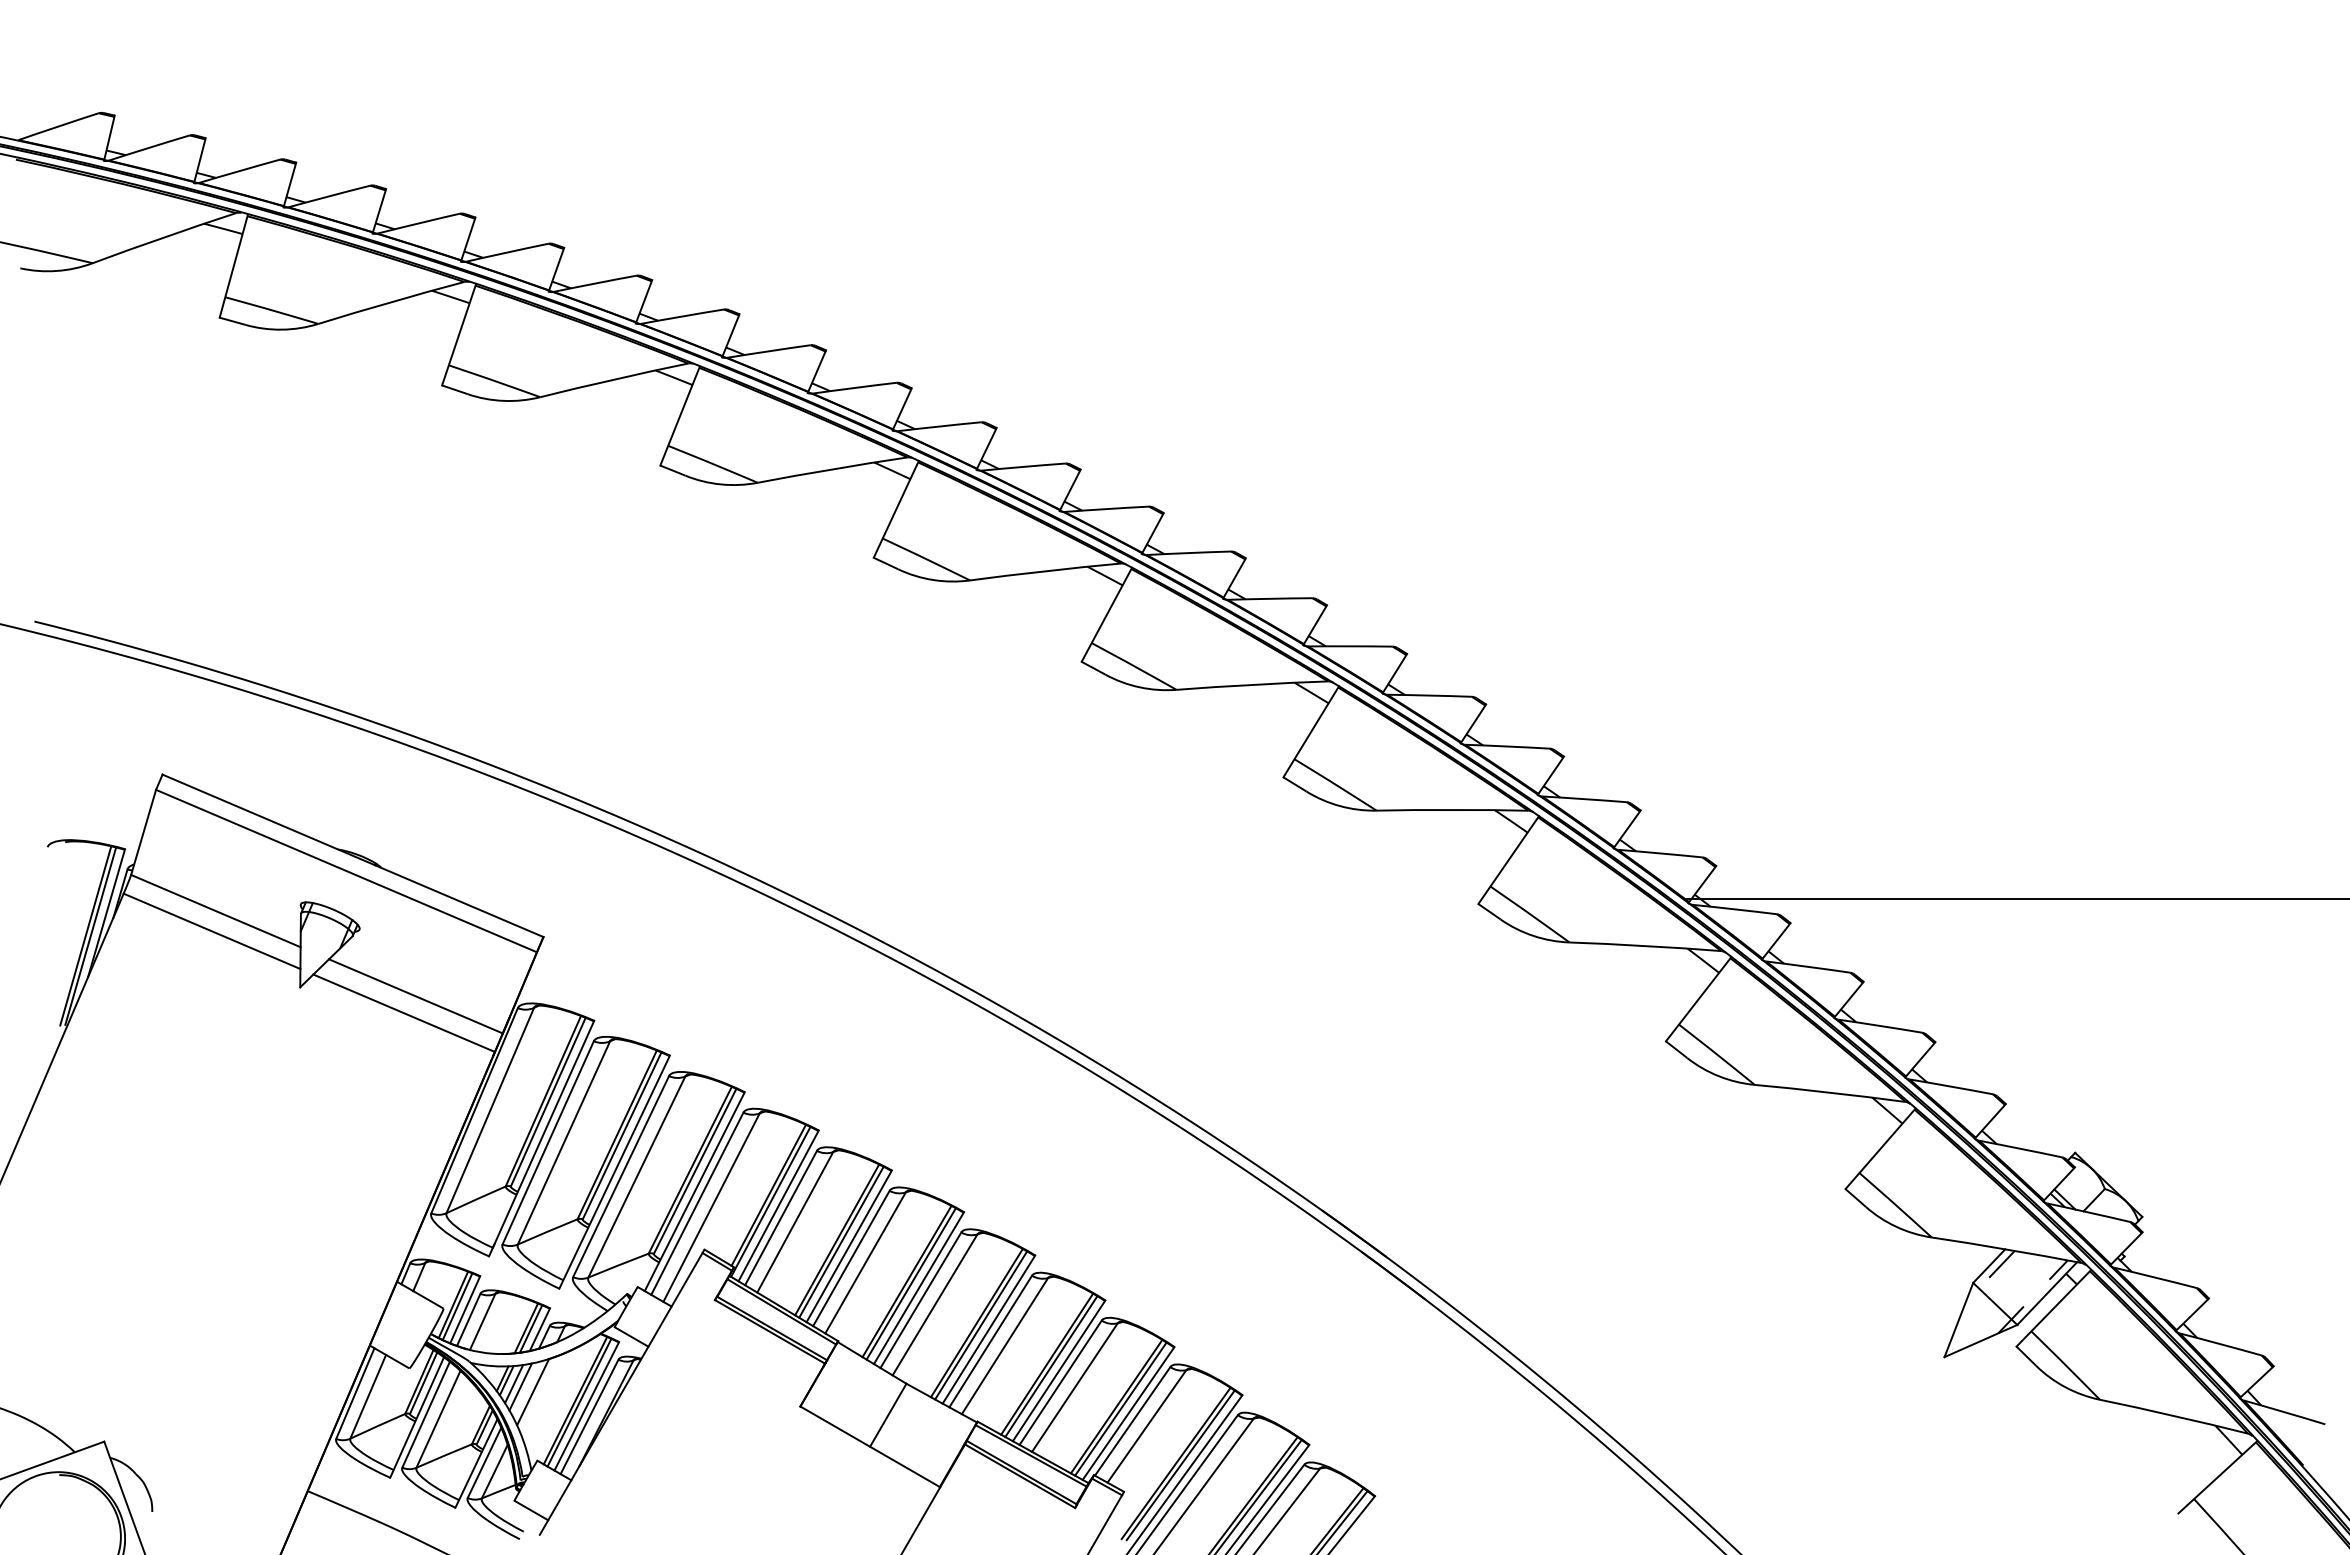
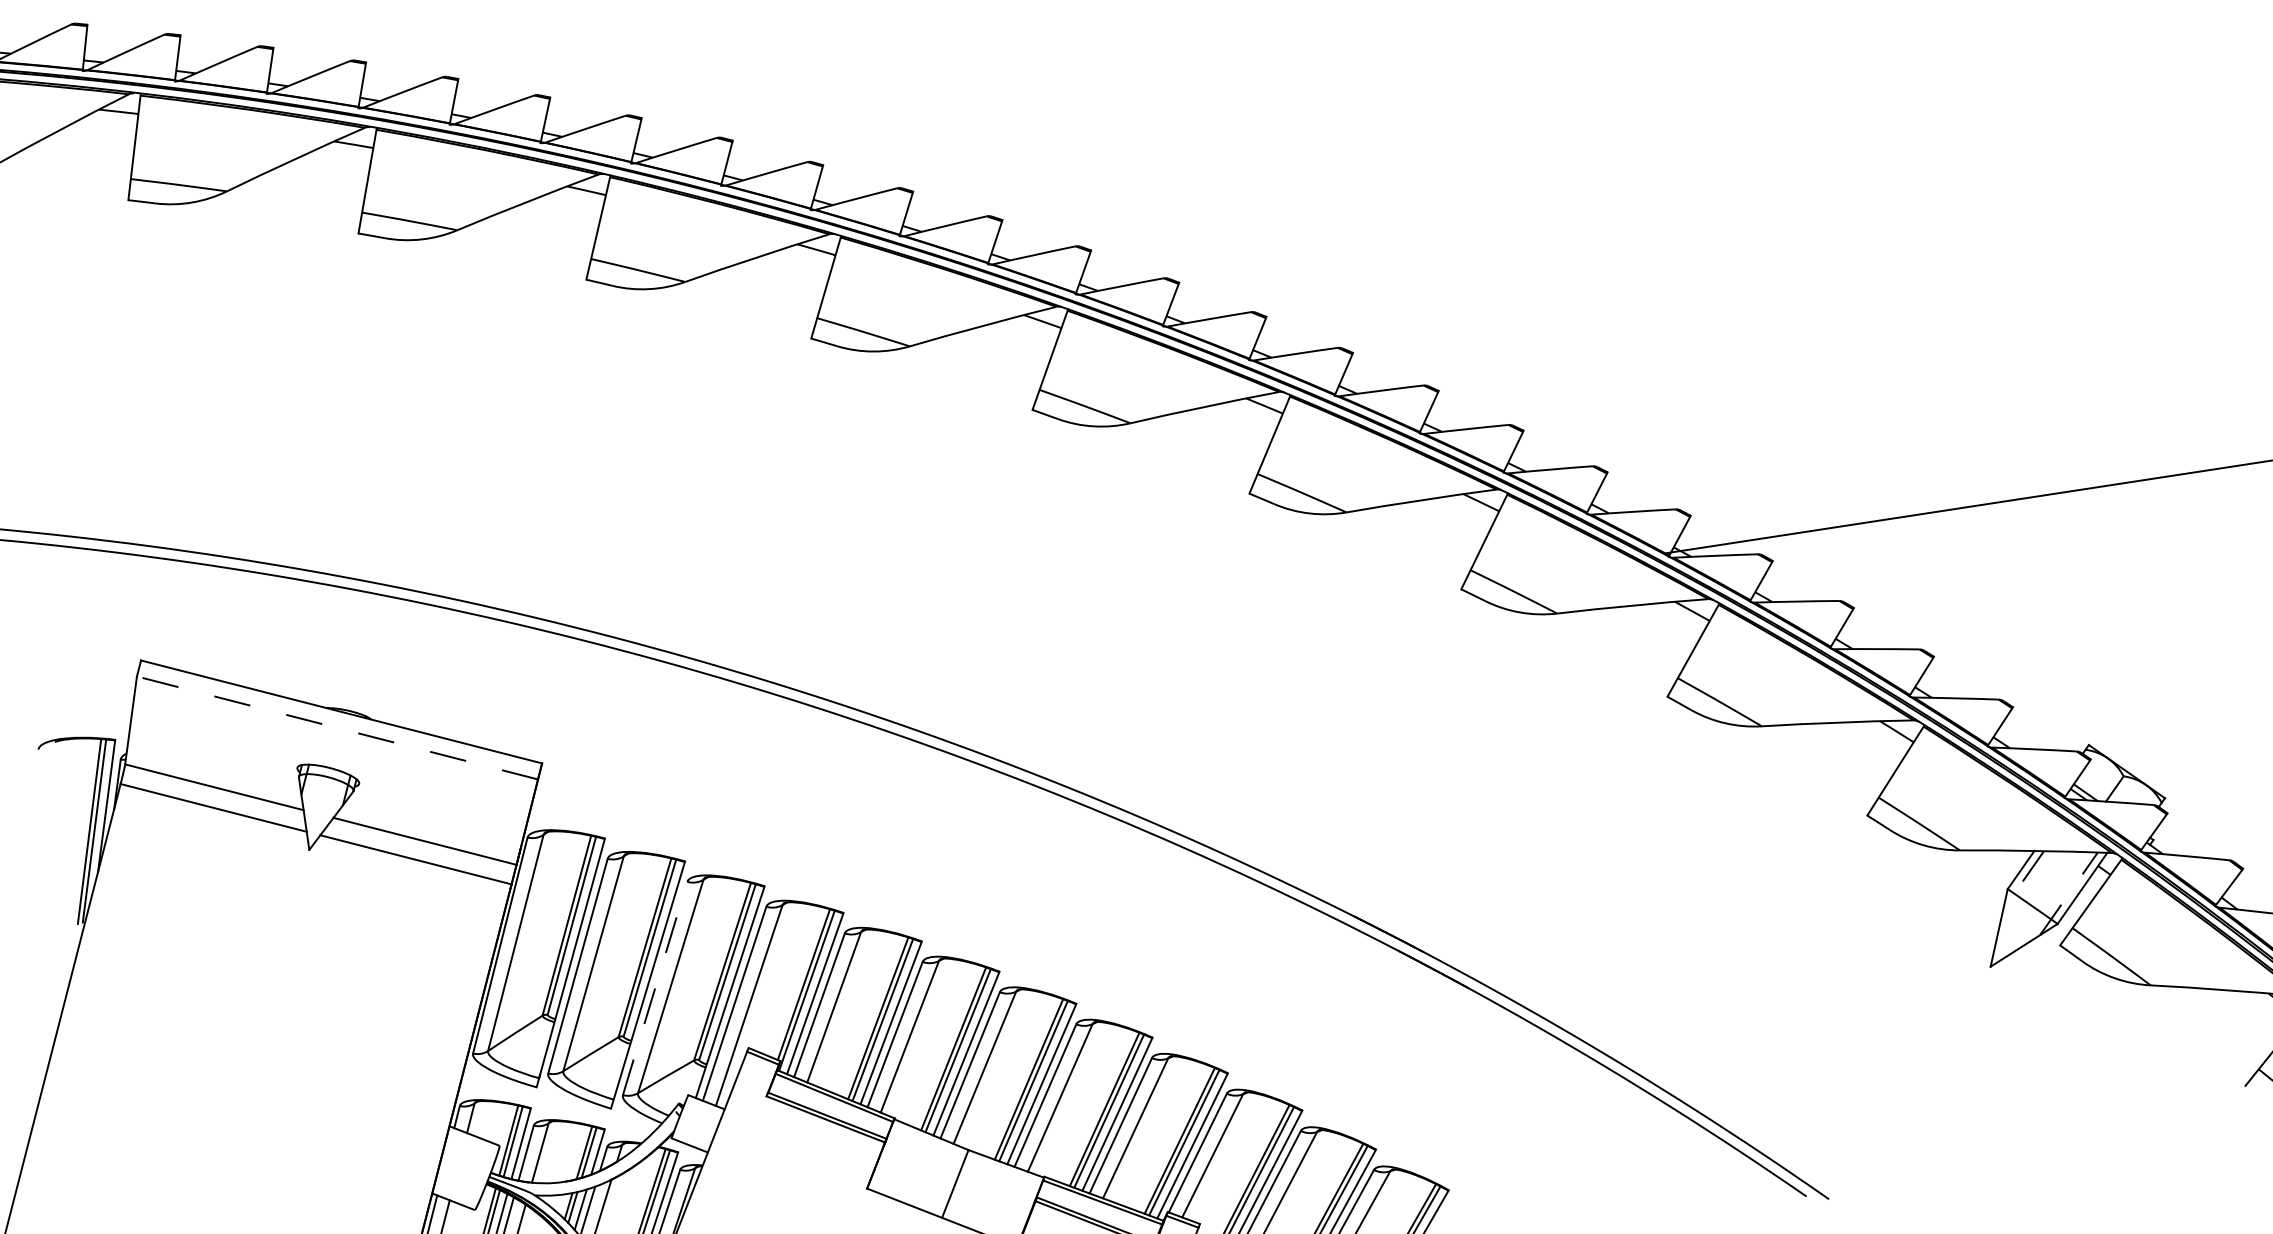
line: (346, 870) -> (337, 727), solid -> dashed
line: (621, 1176) -> (655, 988), solid -> dashed

